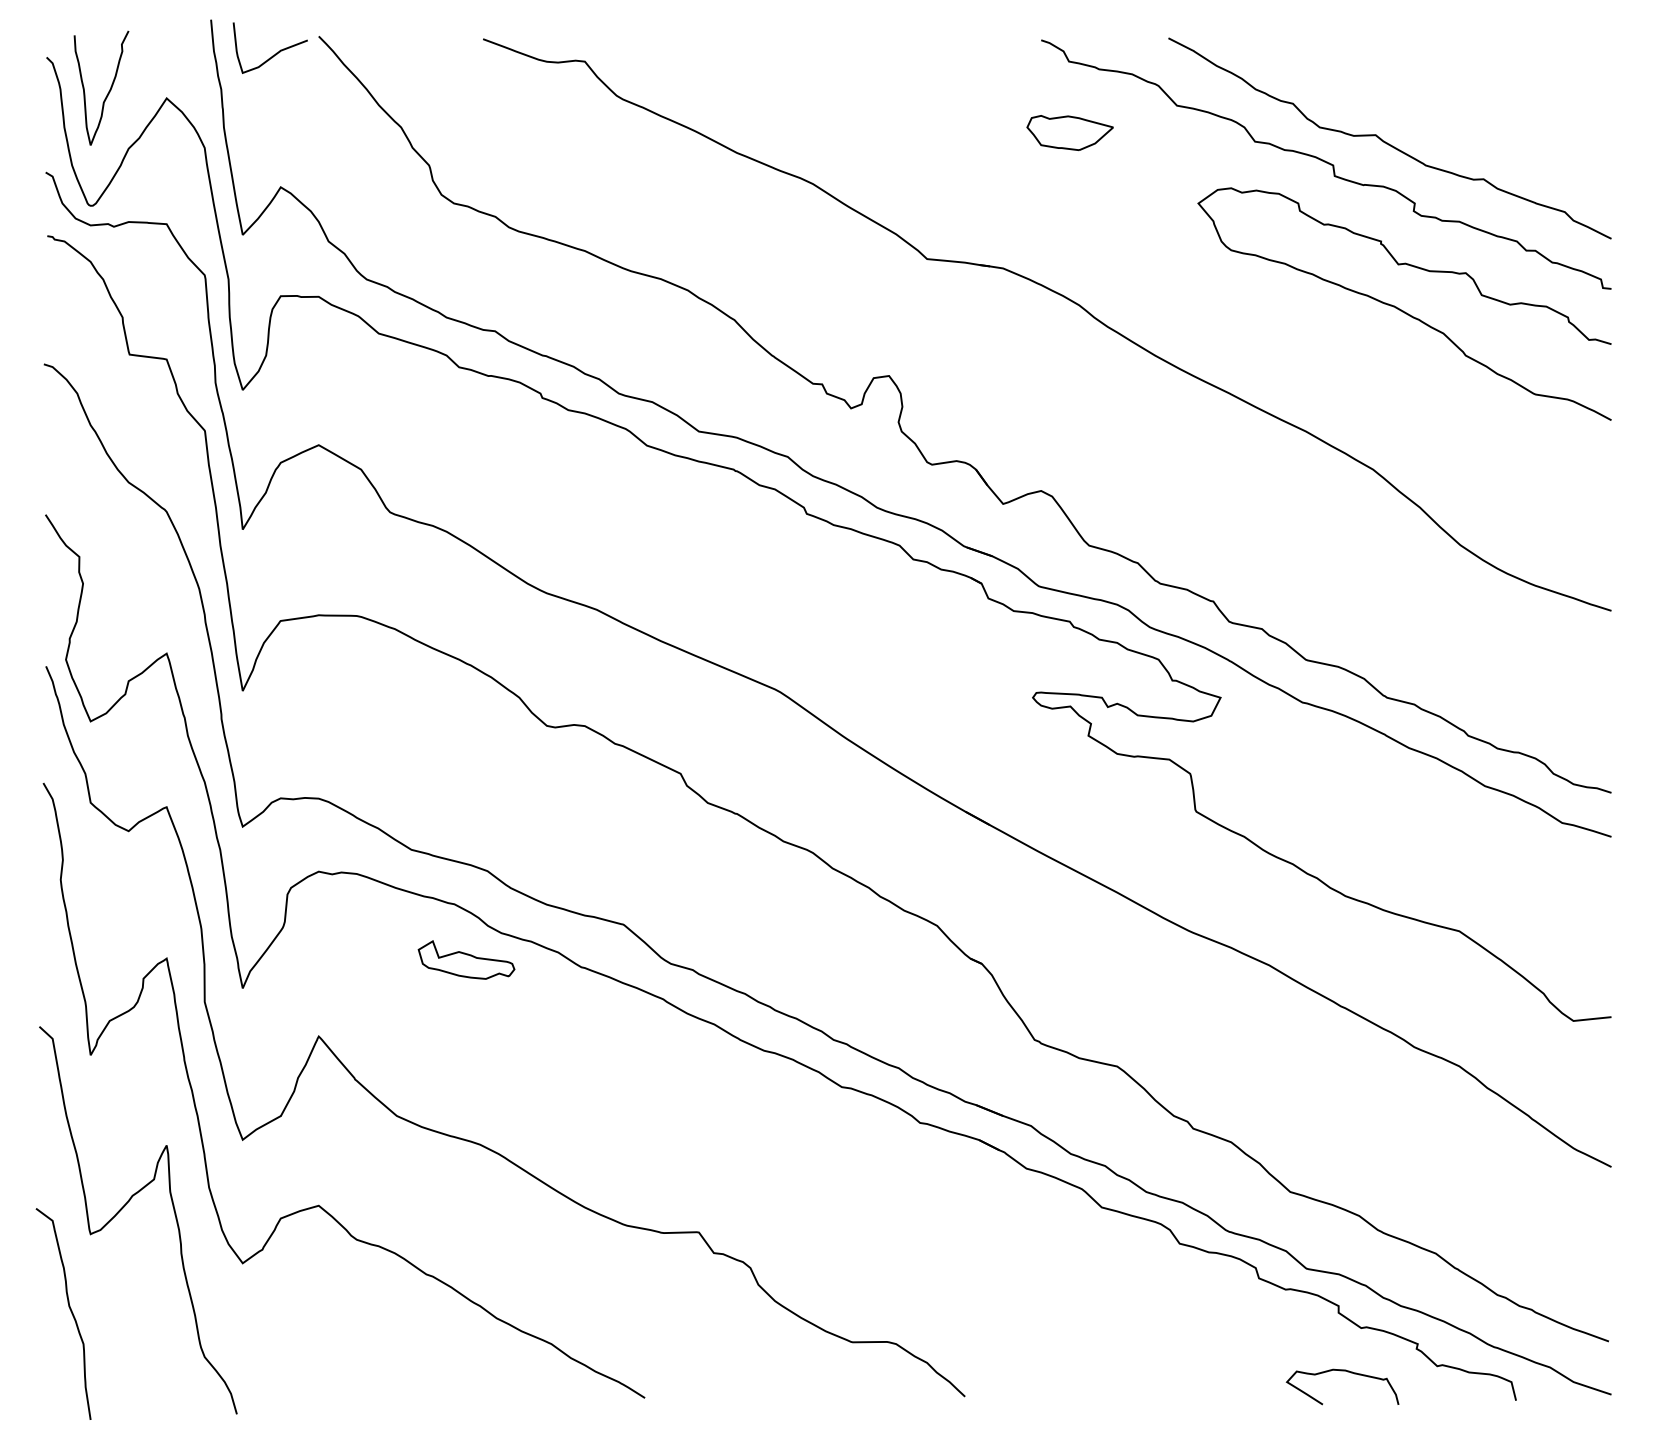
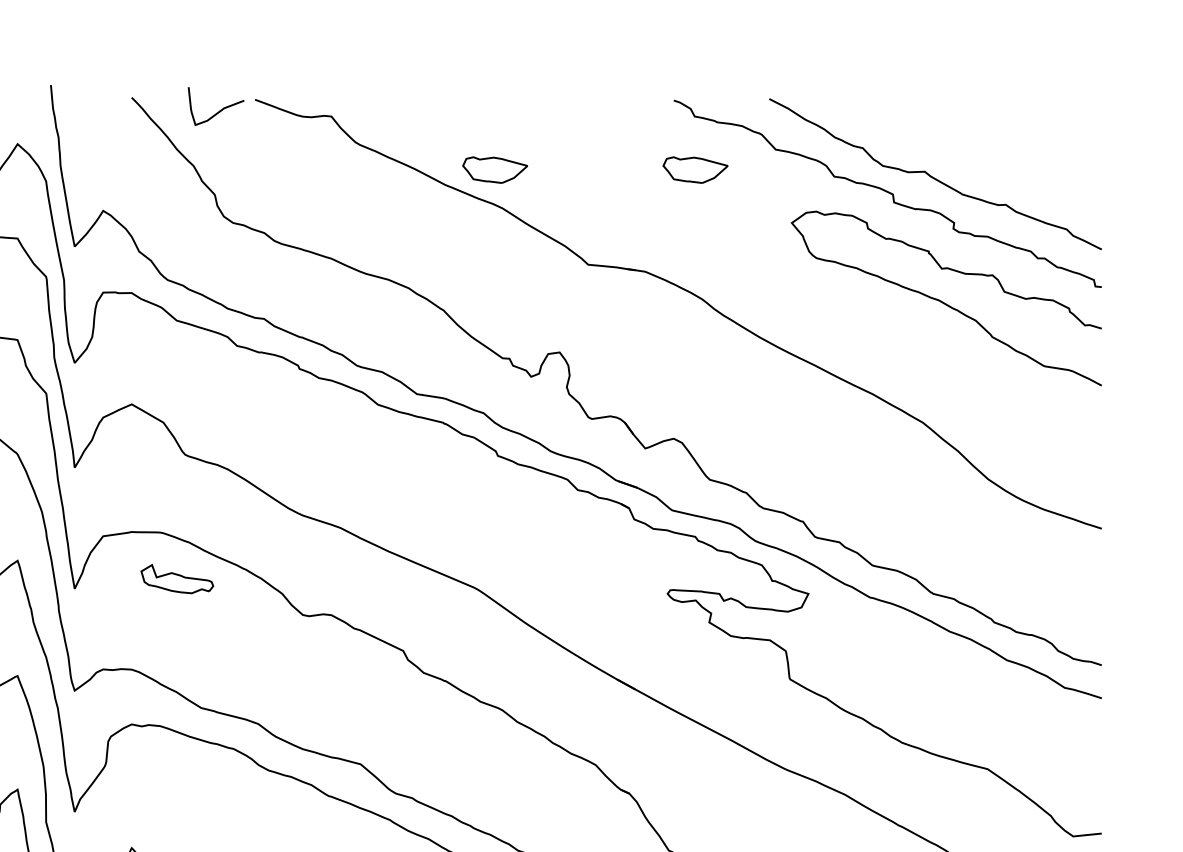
curve: (275, 53) -> (220, 110), moved
part: (802, 132) -> (494, 169), added
part: (466, 959) -> (177, 578), moved

